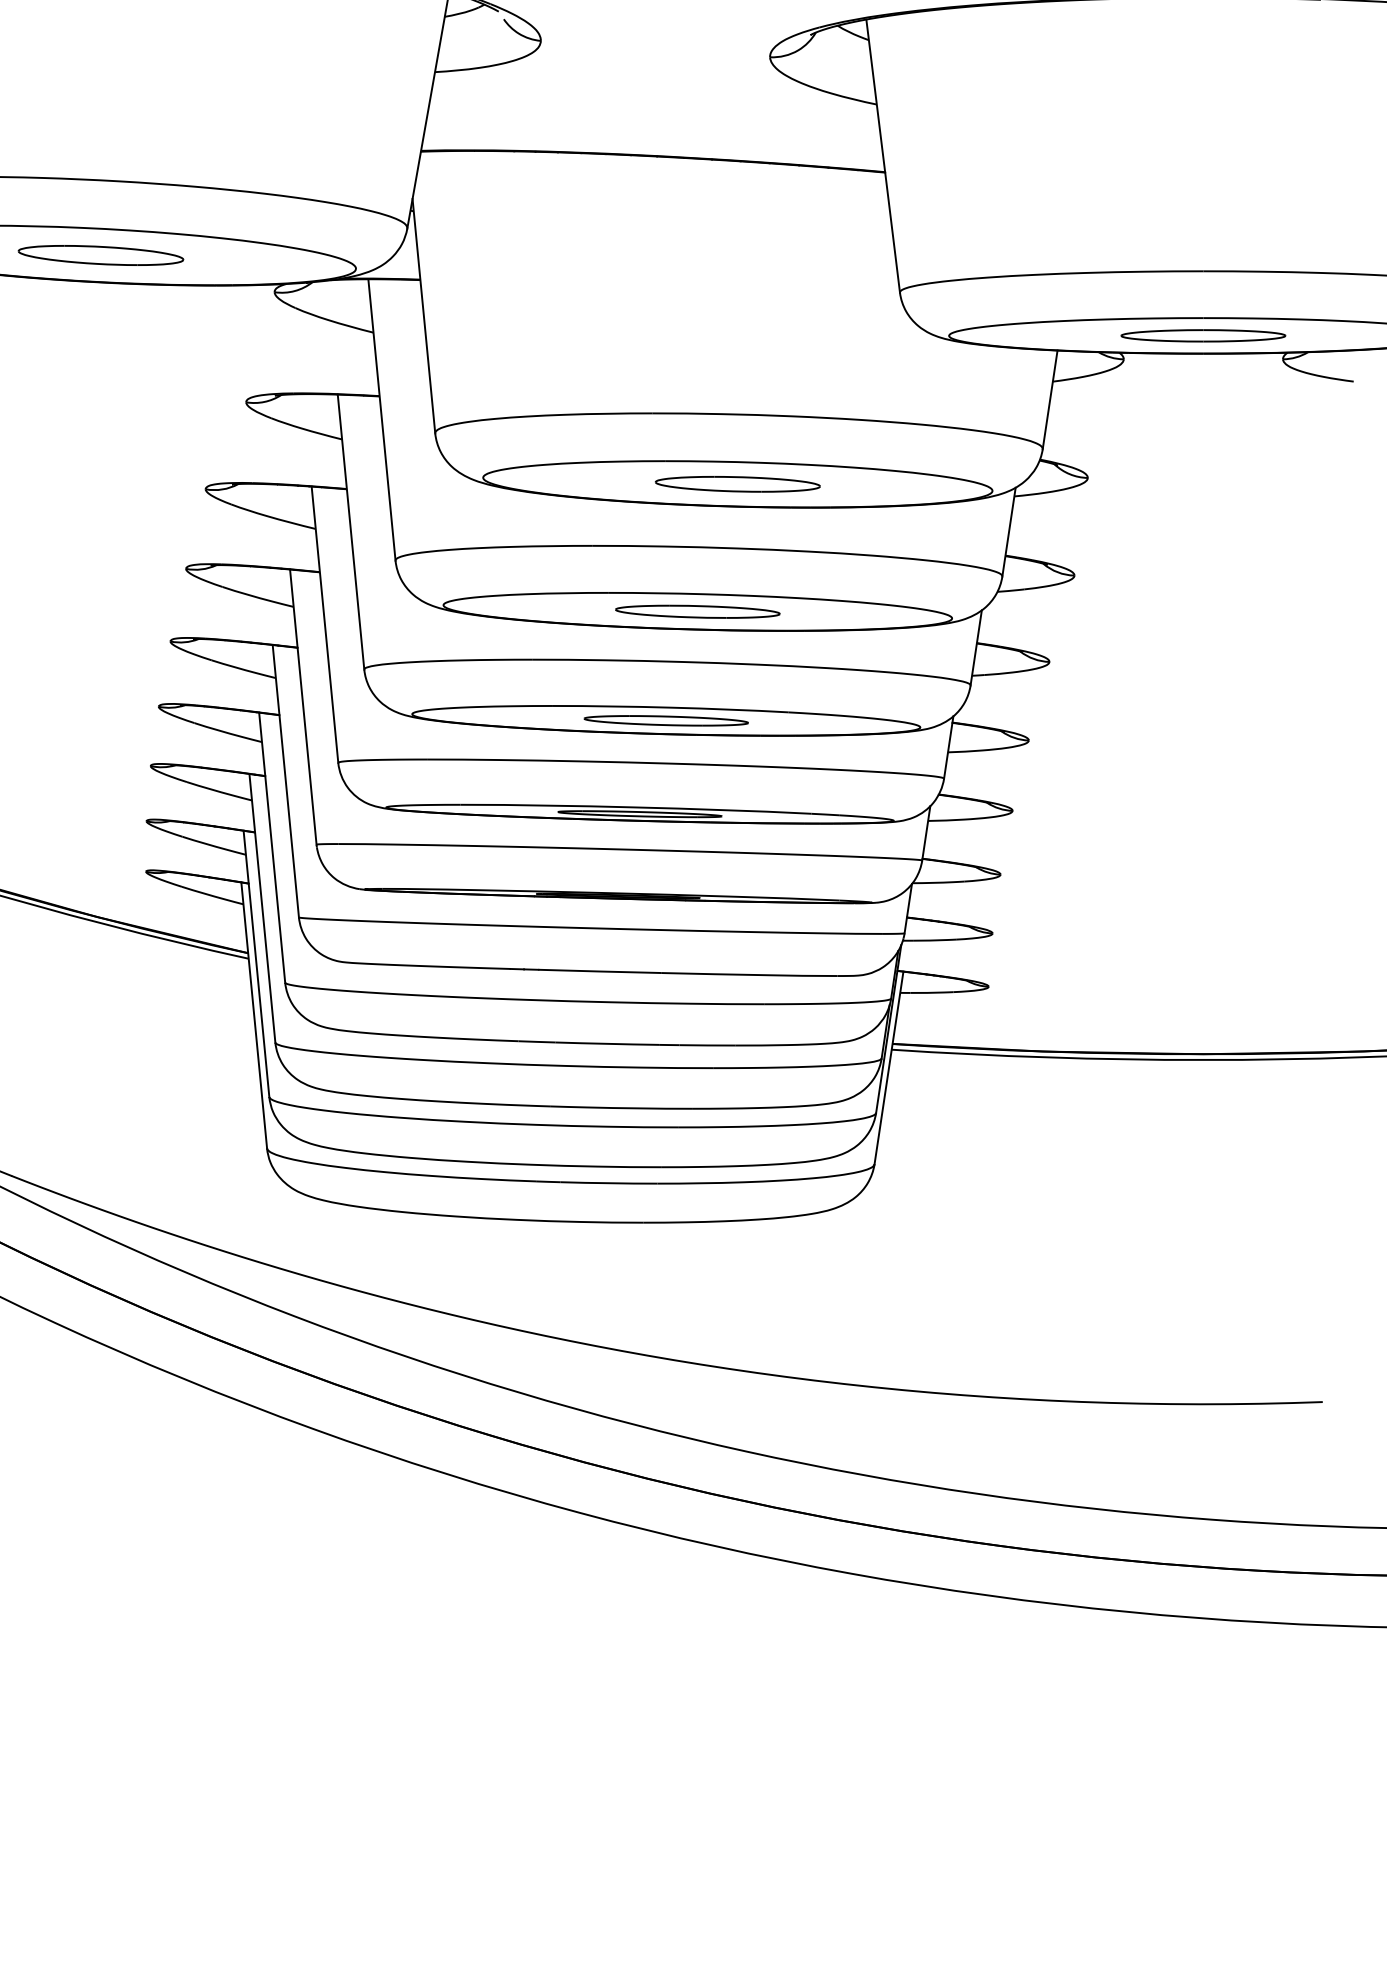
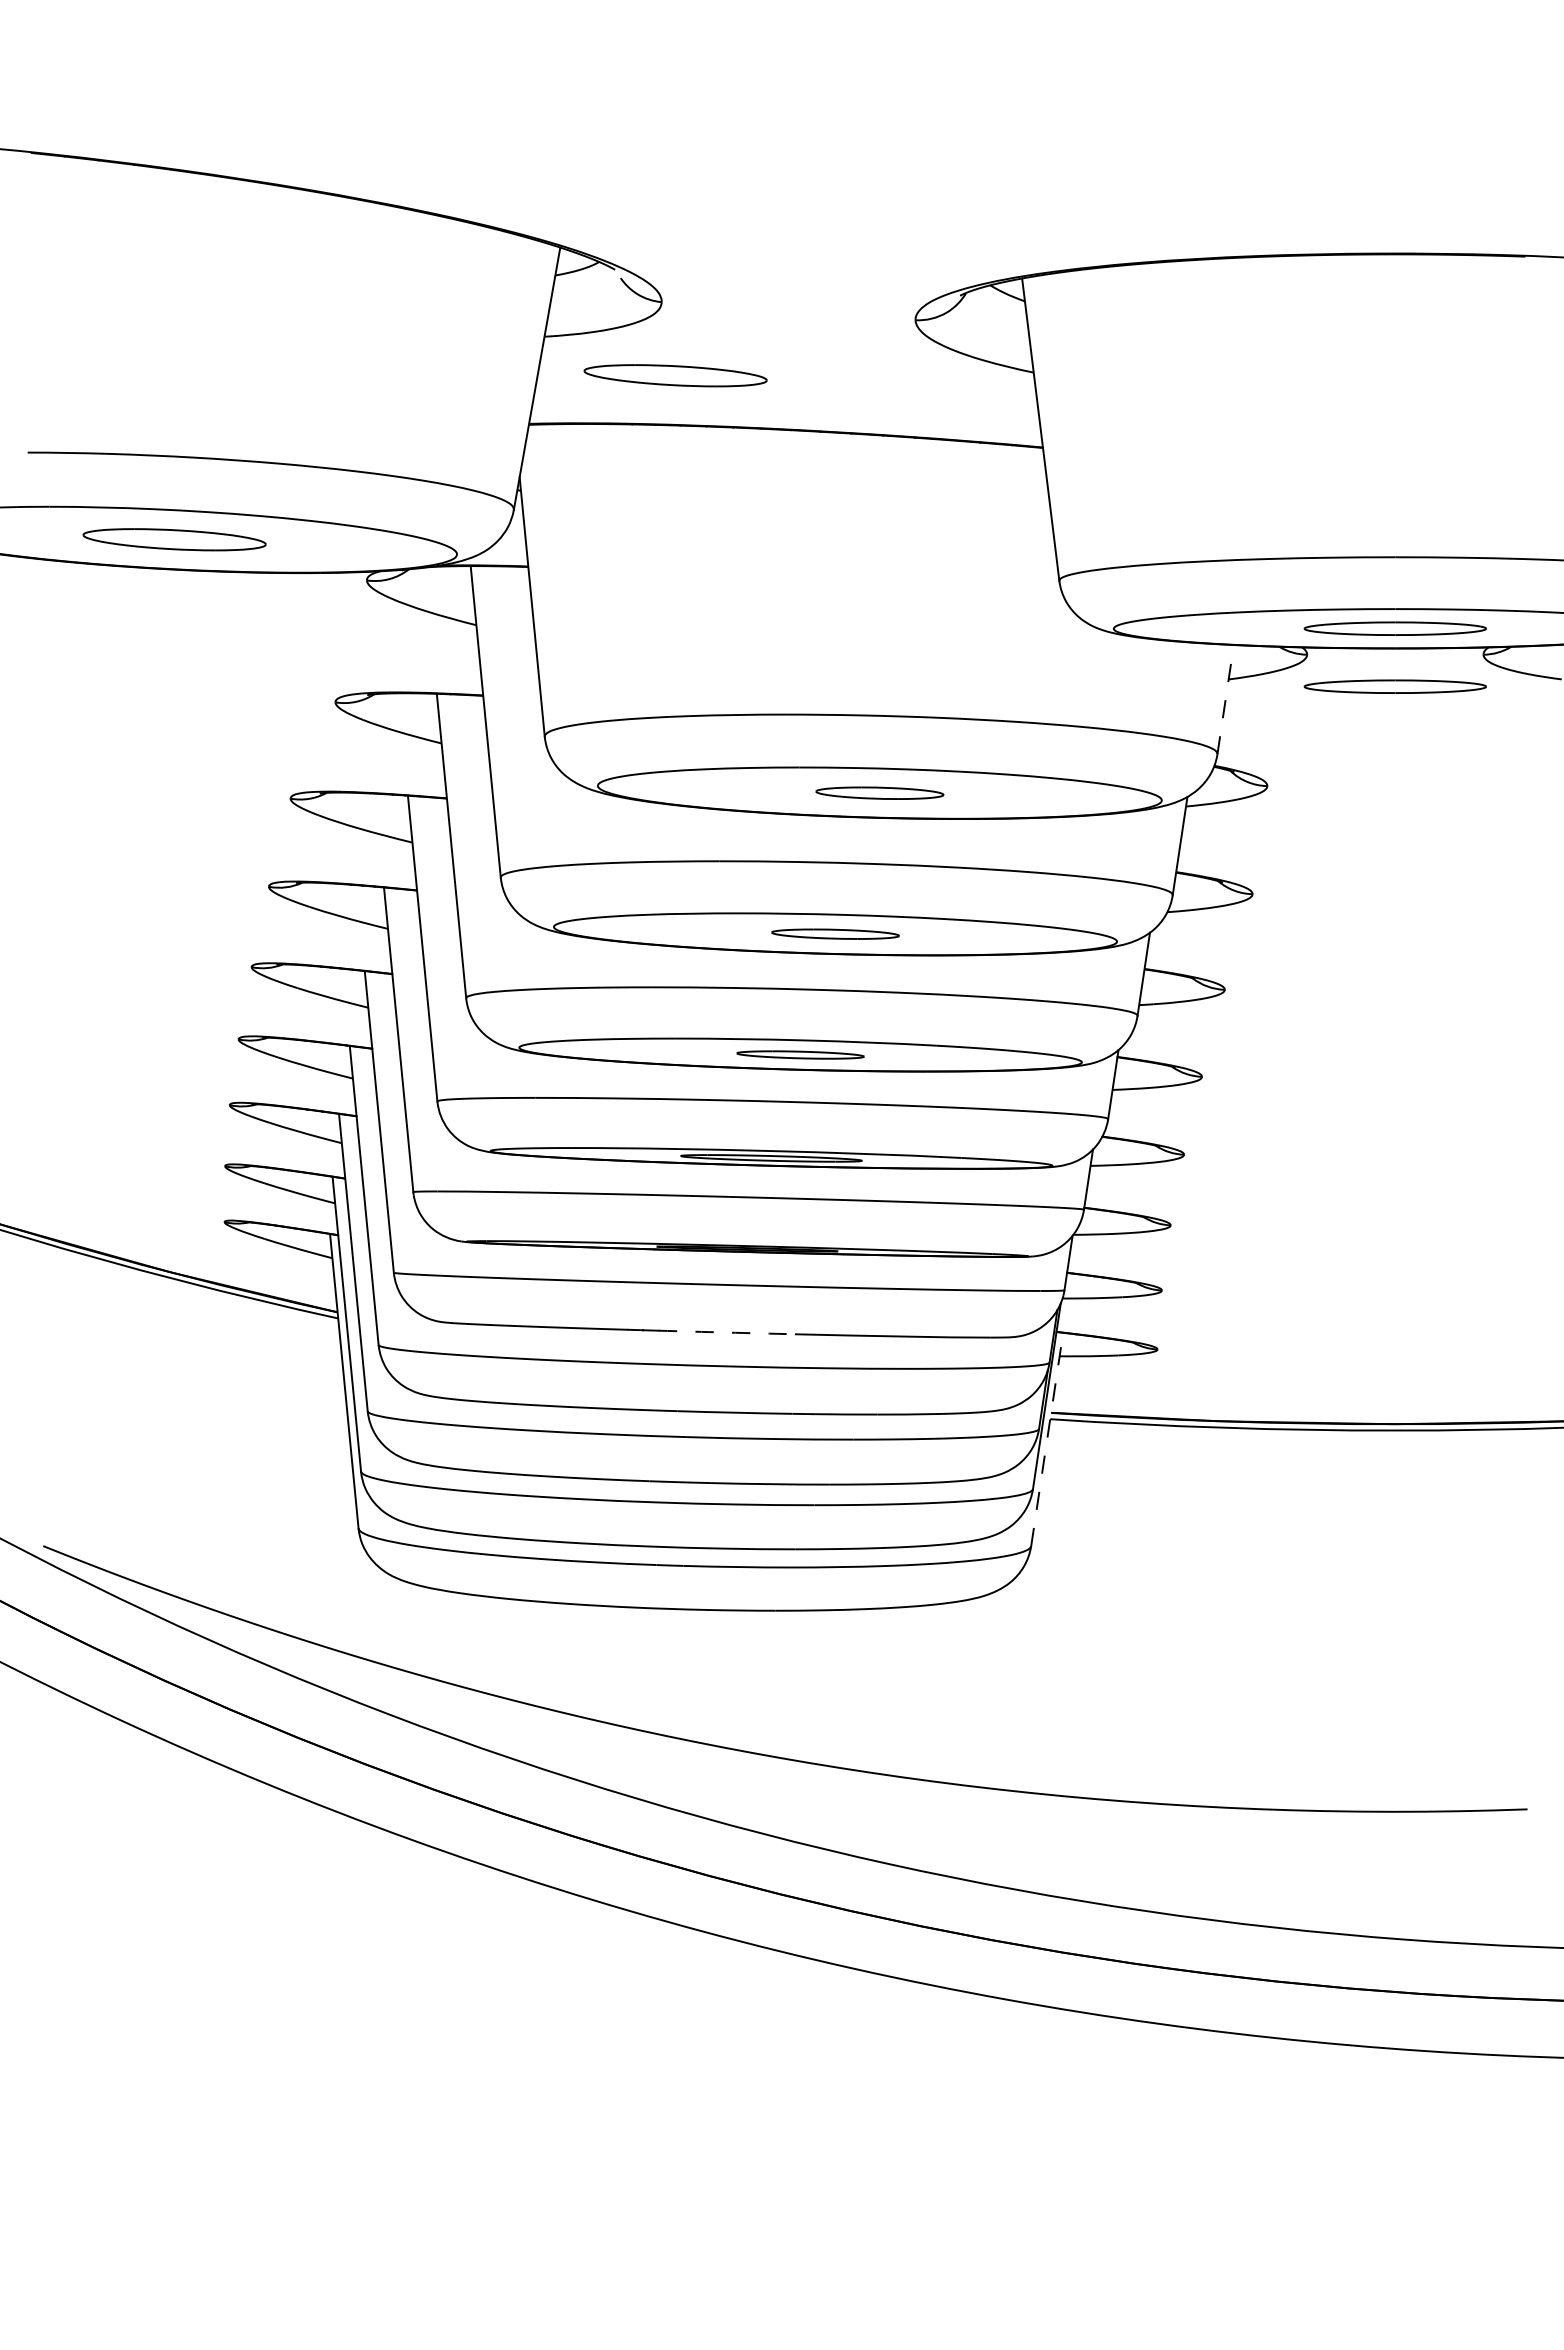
part: (553, 107) -> (675, 375), added
part: (1202, 388) -> (1394, 686), added
line: (1050, 399) -> (1225, 699), solid -> dashed
part: (737, 484) -> (879, 793), size x0.7
part: (697, 611) -> (835, 933), size x0.7
part: (666, 720) -> (800, 1054), size x0.7
arc: (599, 971) -> (726, 1332), solid -> dashed
line: (889, 1068) -> (1047, 1439), solid -> dashed

